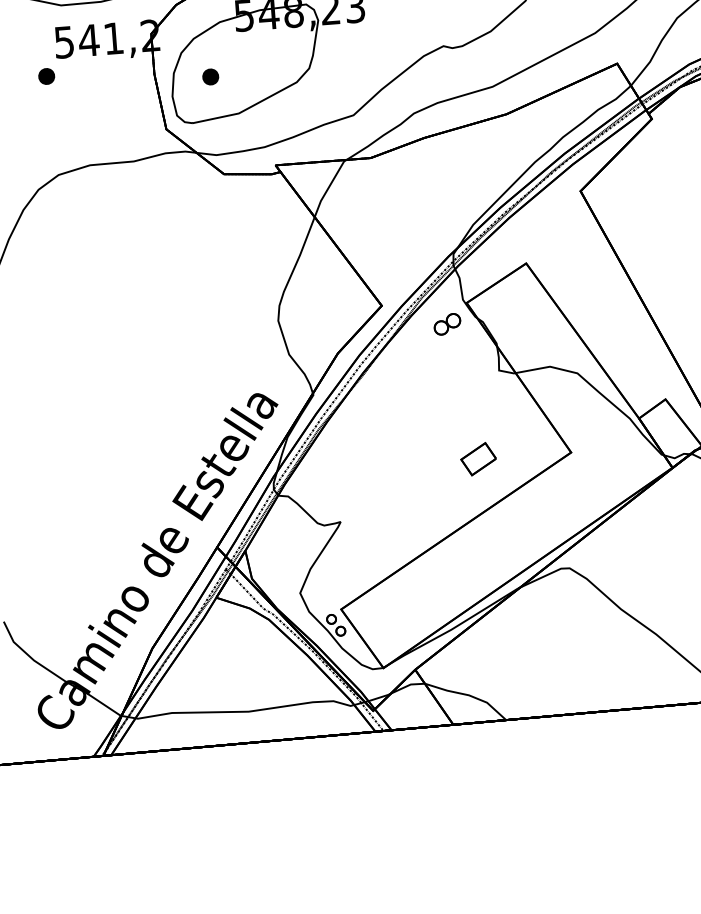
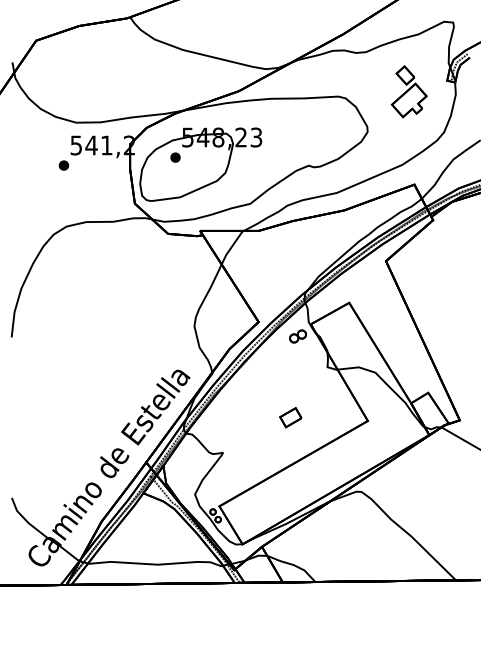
part: (210, 76) -> (175, 157), moved
part: (478, 458) -> (290, 417), moved

